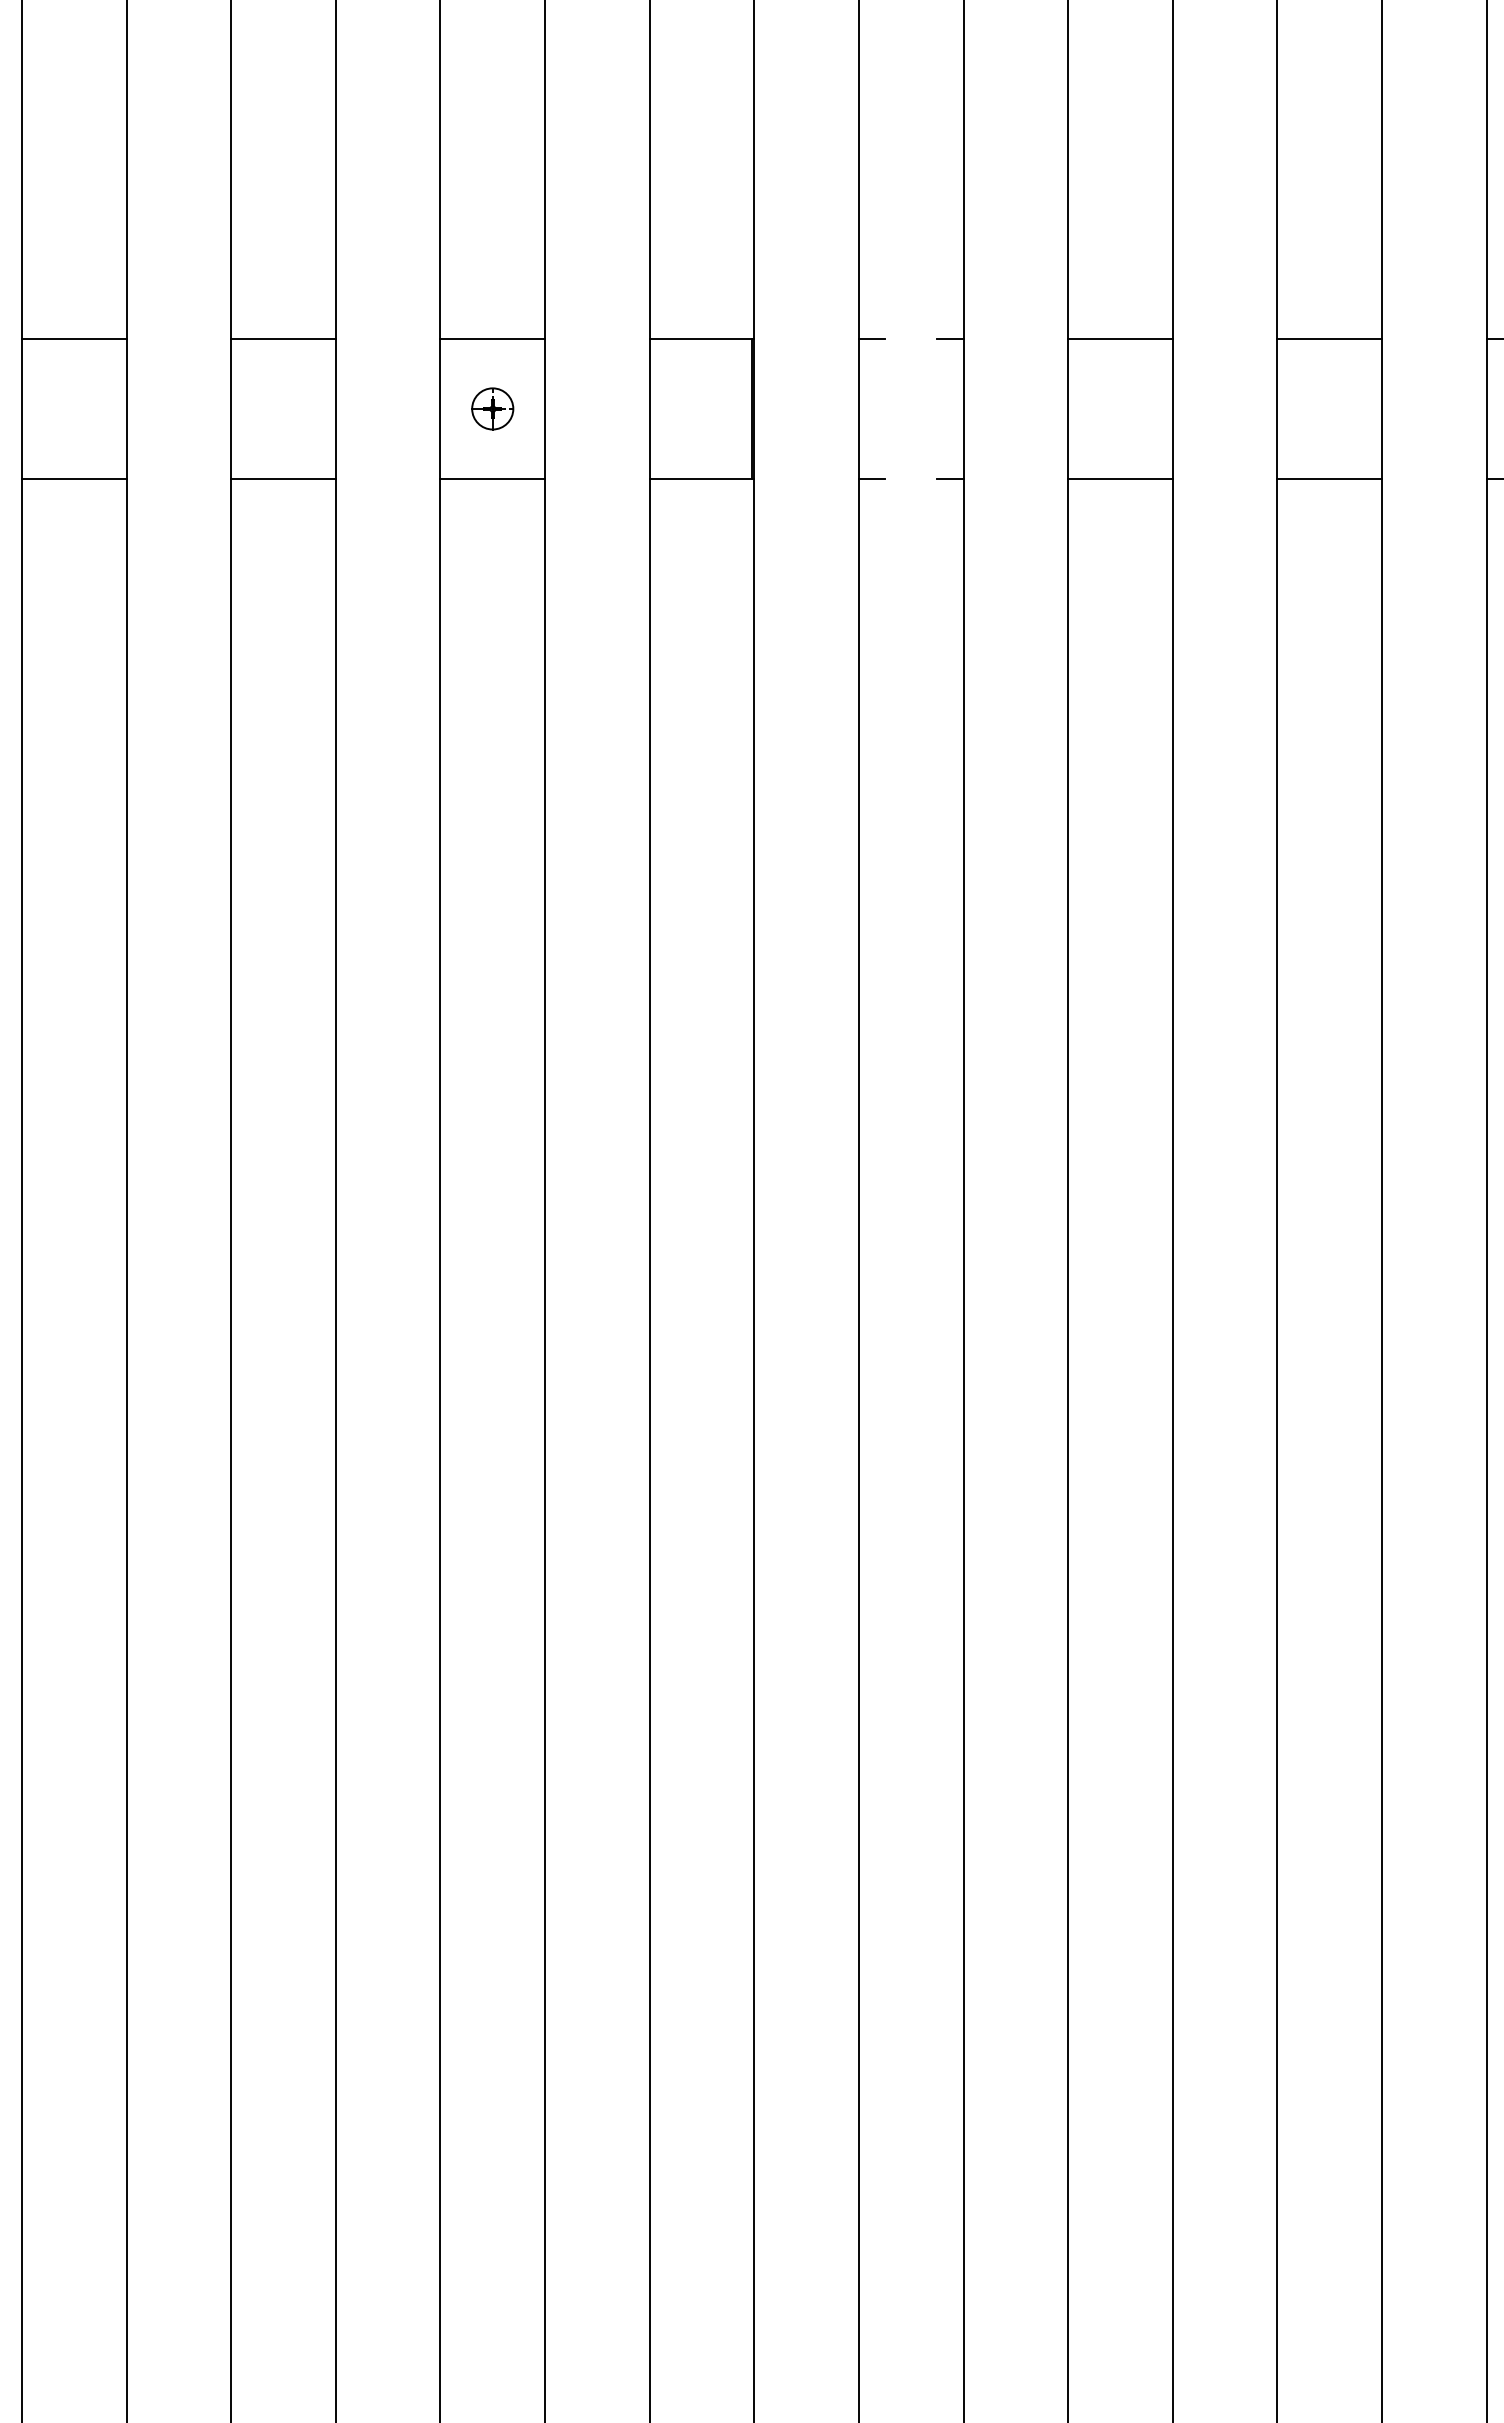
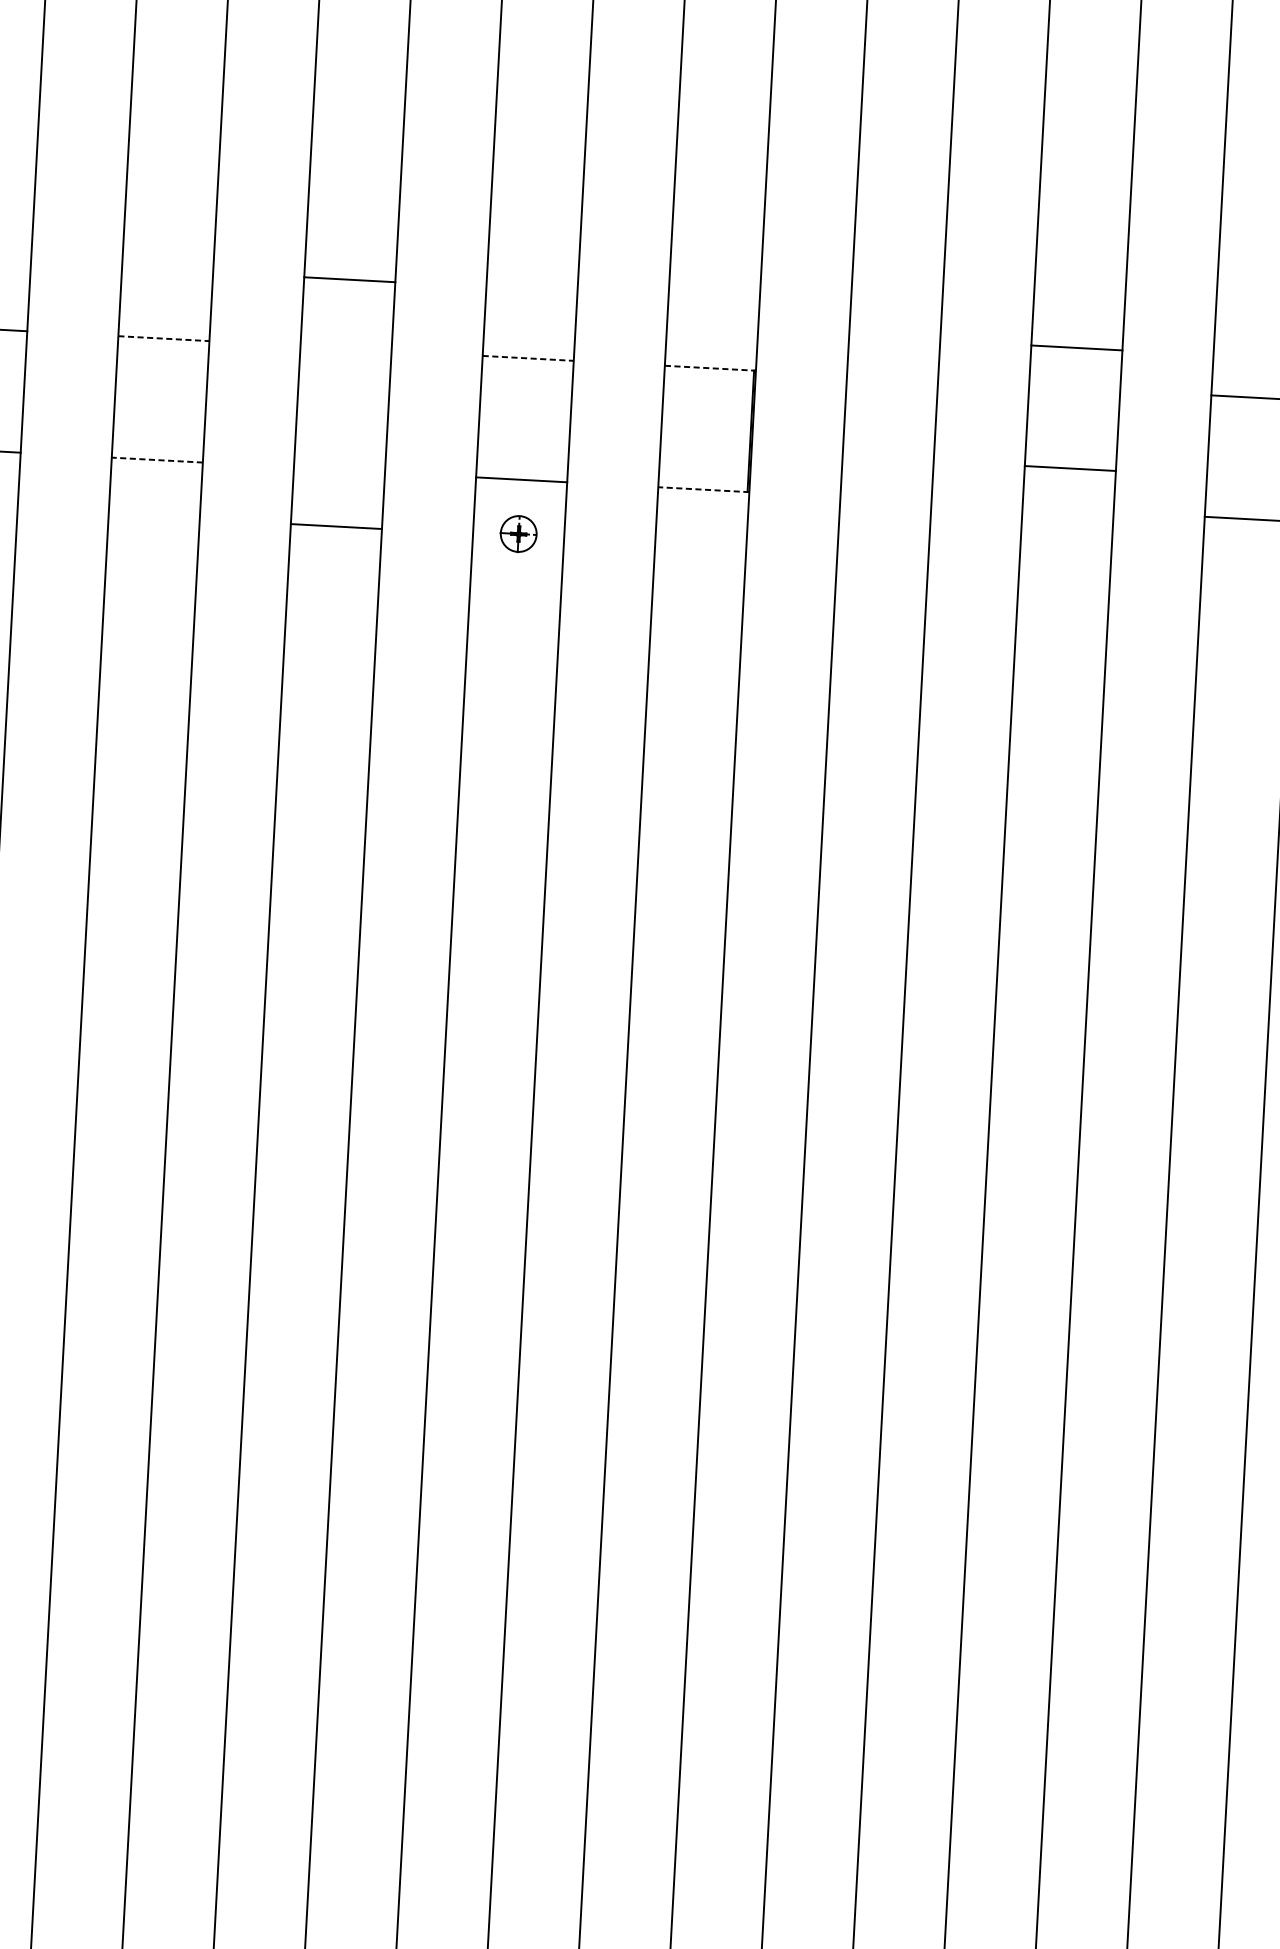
line: (74, 339) -> (164, 338), solid -> dashed
line: (283, 339) -> (349, 280), moved
line: (493, 339) -> (528, 358), solid -> dashed
line: (702, 339) -> (710, 368), solid -> dashed
line: (871, 339) -> (857, 376), removed
line: (950, 339) -> (926, 380), removed
line: (1120, 339) -> (1076, 348), moved
part: (492, 408) -> (518, 533), moved
line: (73, 478) -> (156, 459), solid -> dashed
line: (283, 478) -> (336, 526), moved
line: (701, 478) -> (703, 489), solid -> dashed
line: (871, 478) -> (851, 497), removed
line: (950, 478) -> (920, 501), removed
line: (1120, 478) -> (1070, 468), moved

